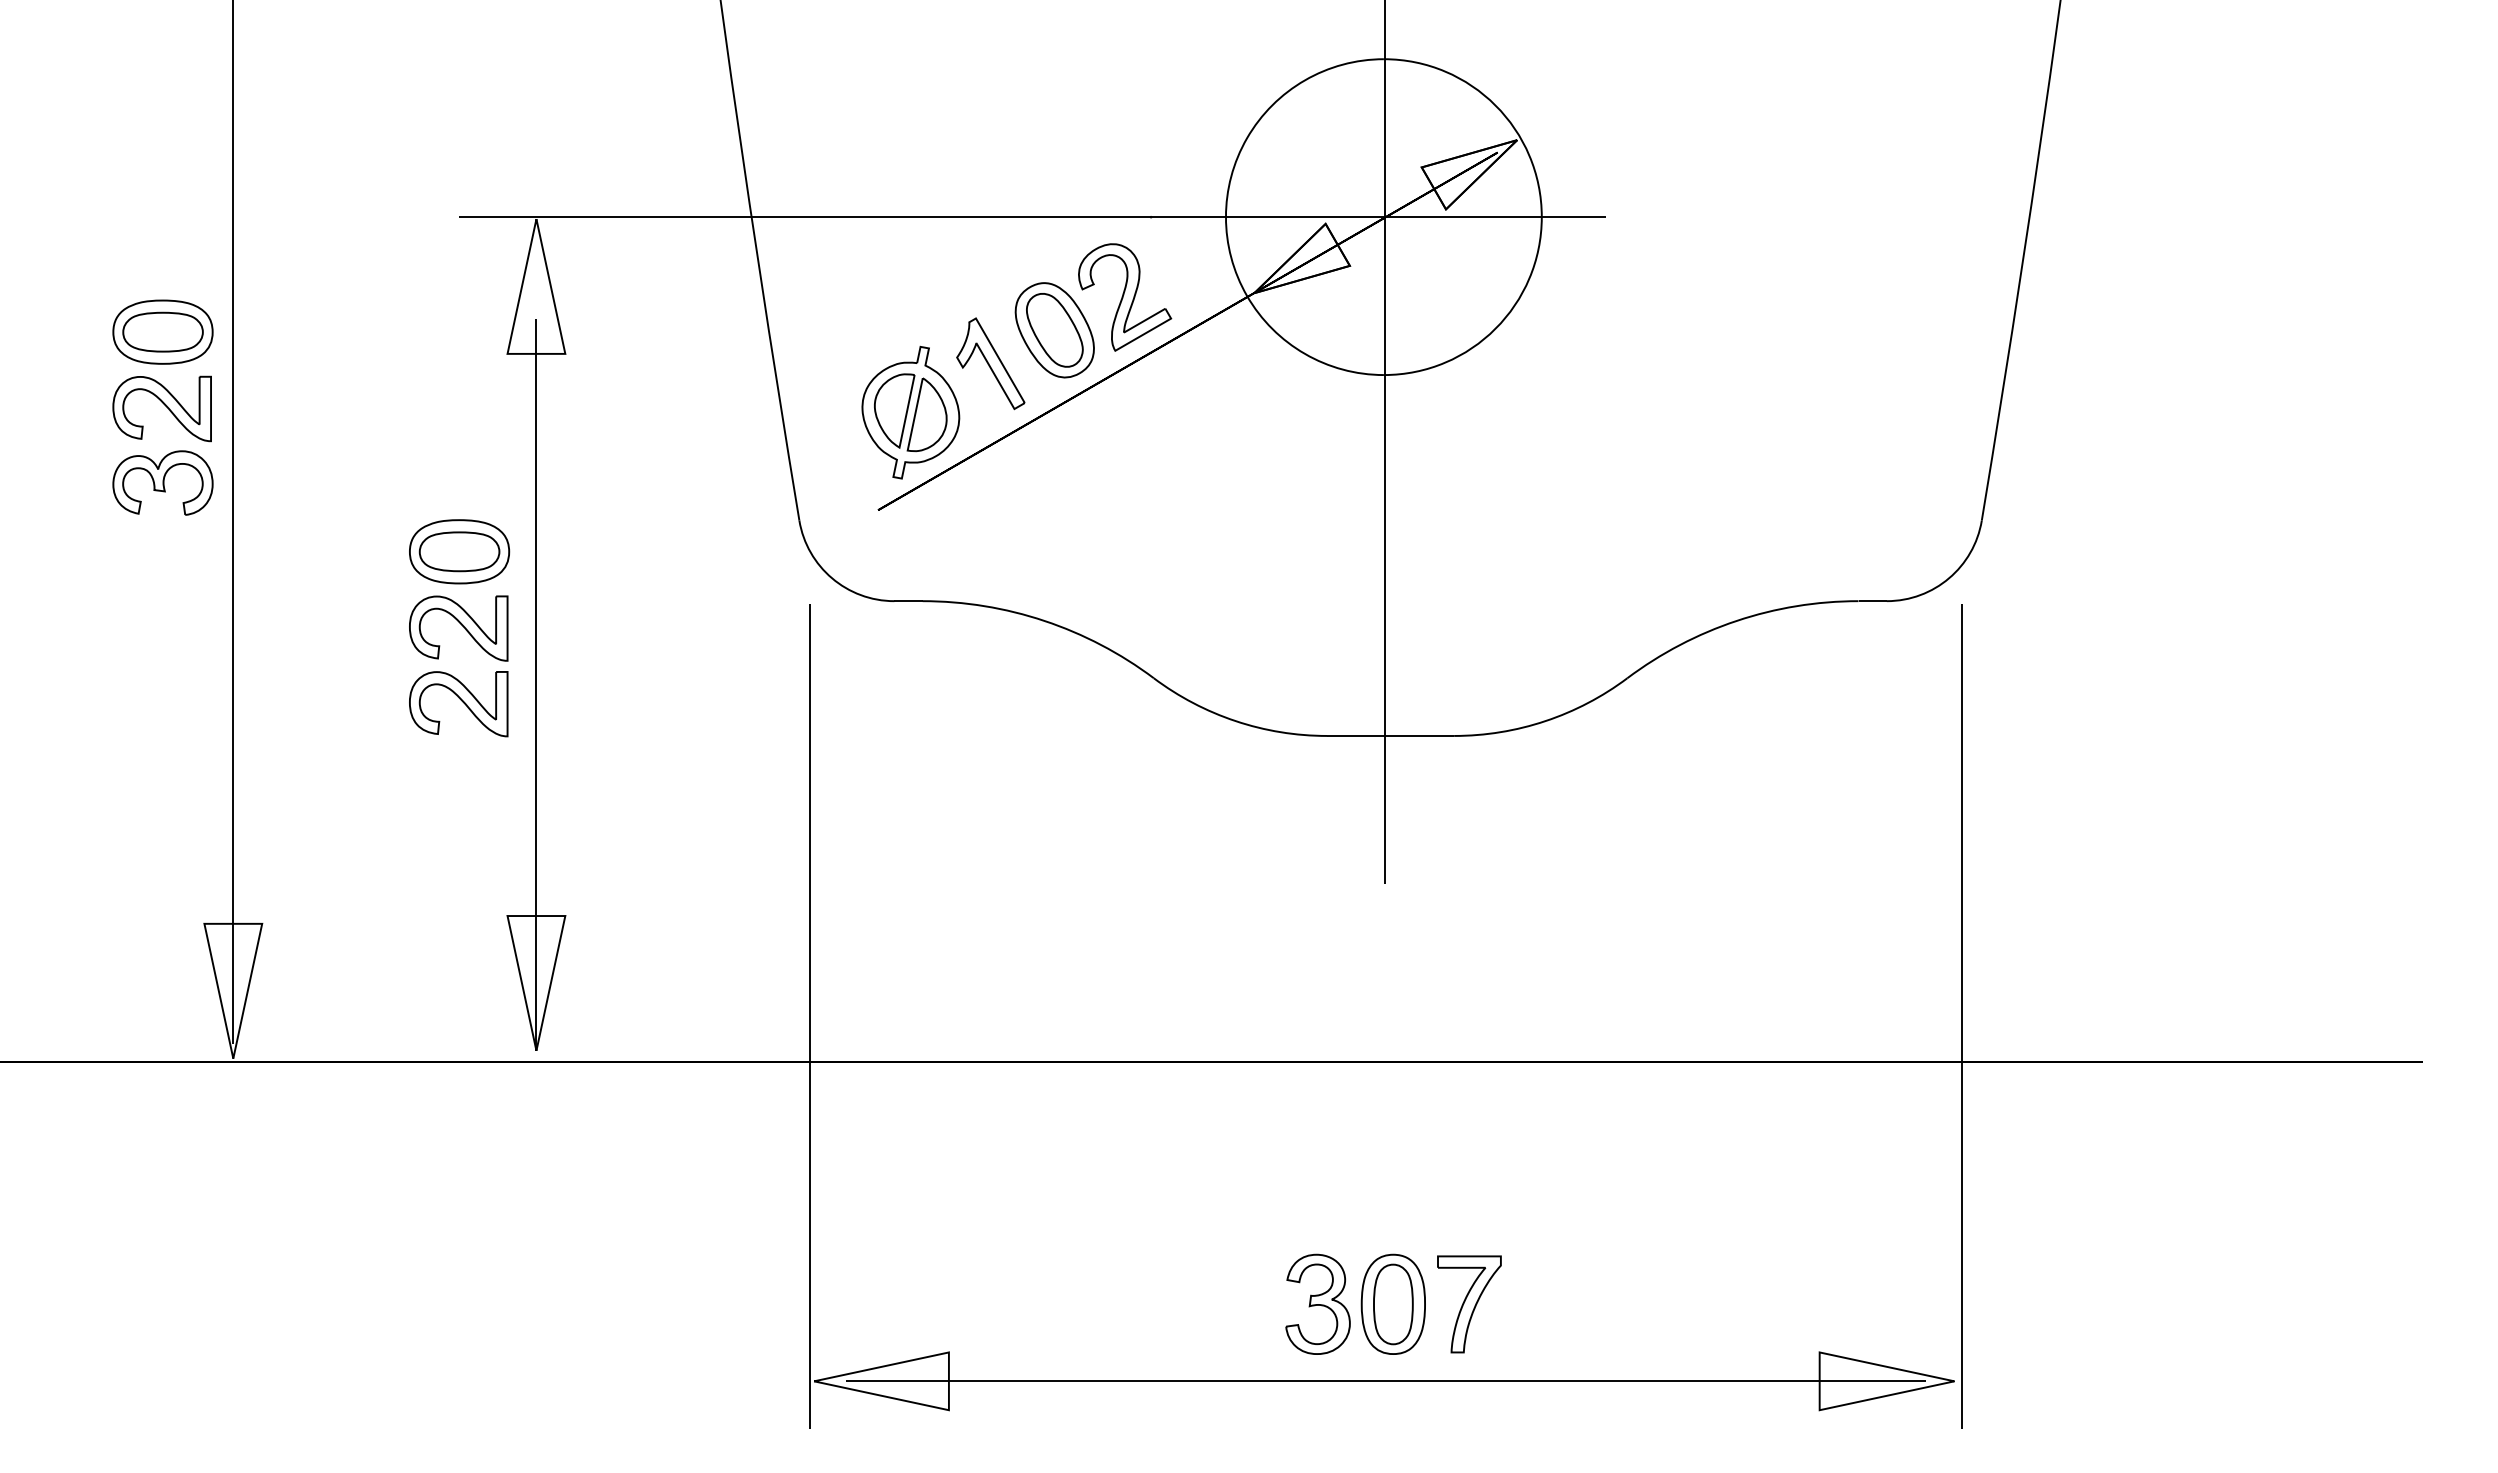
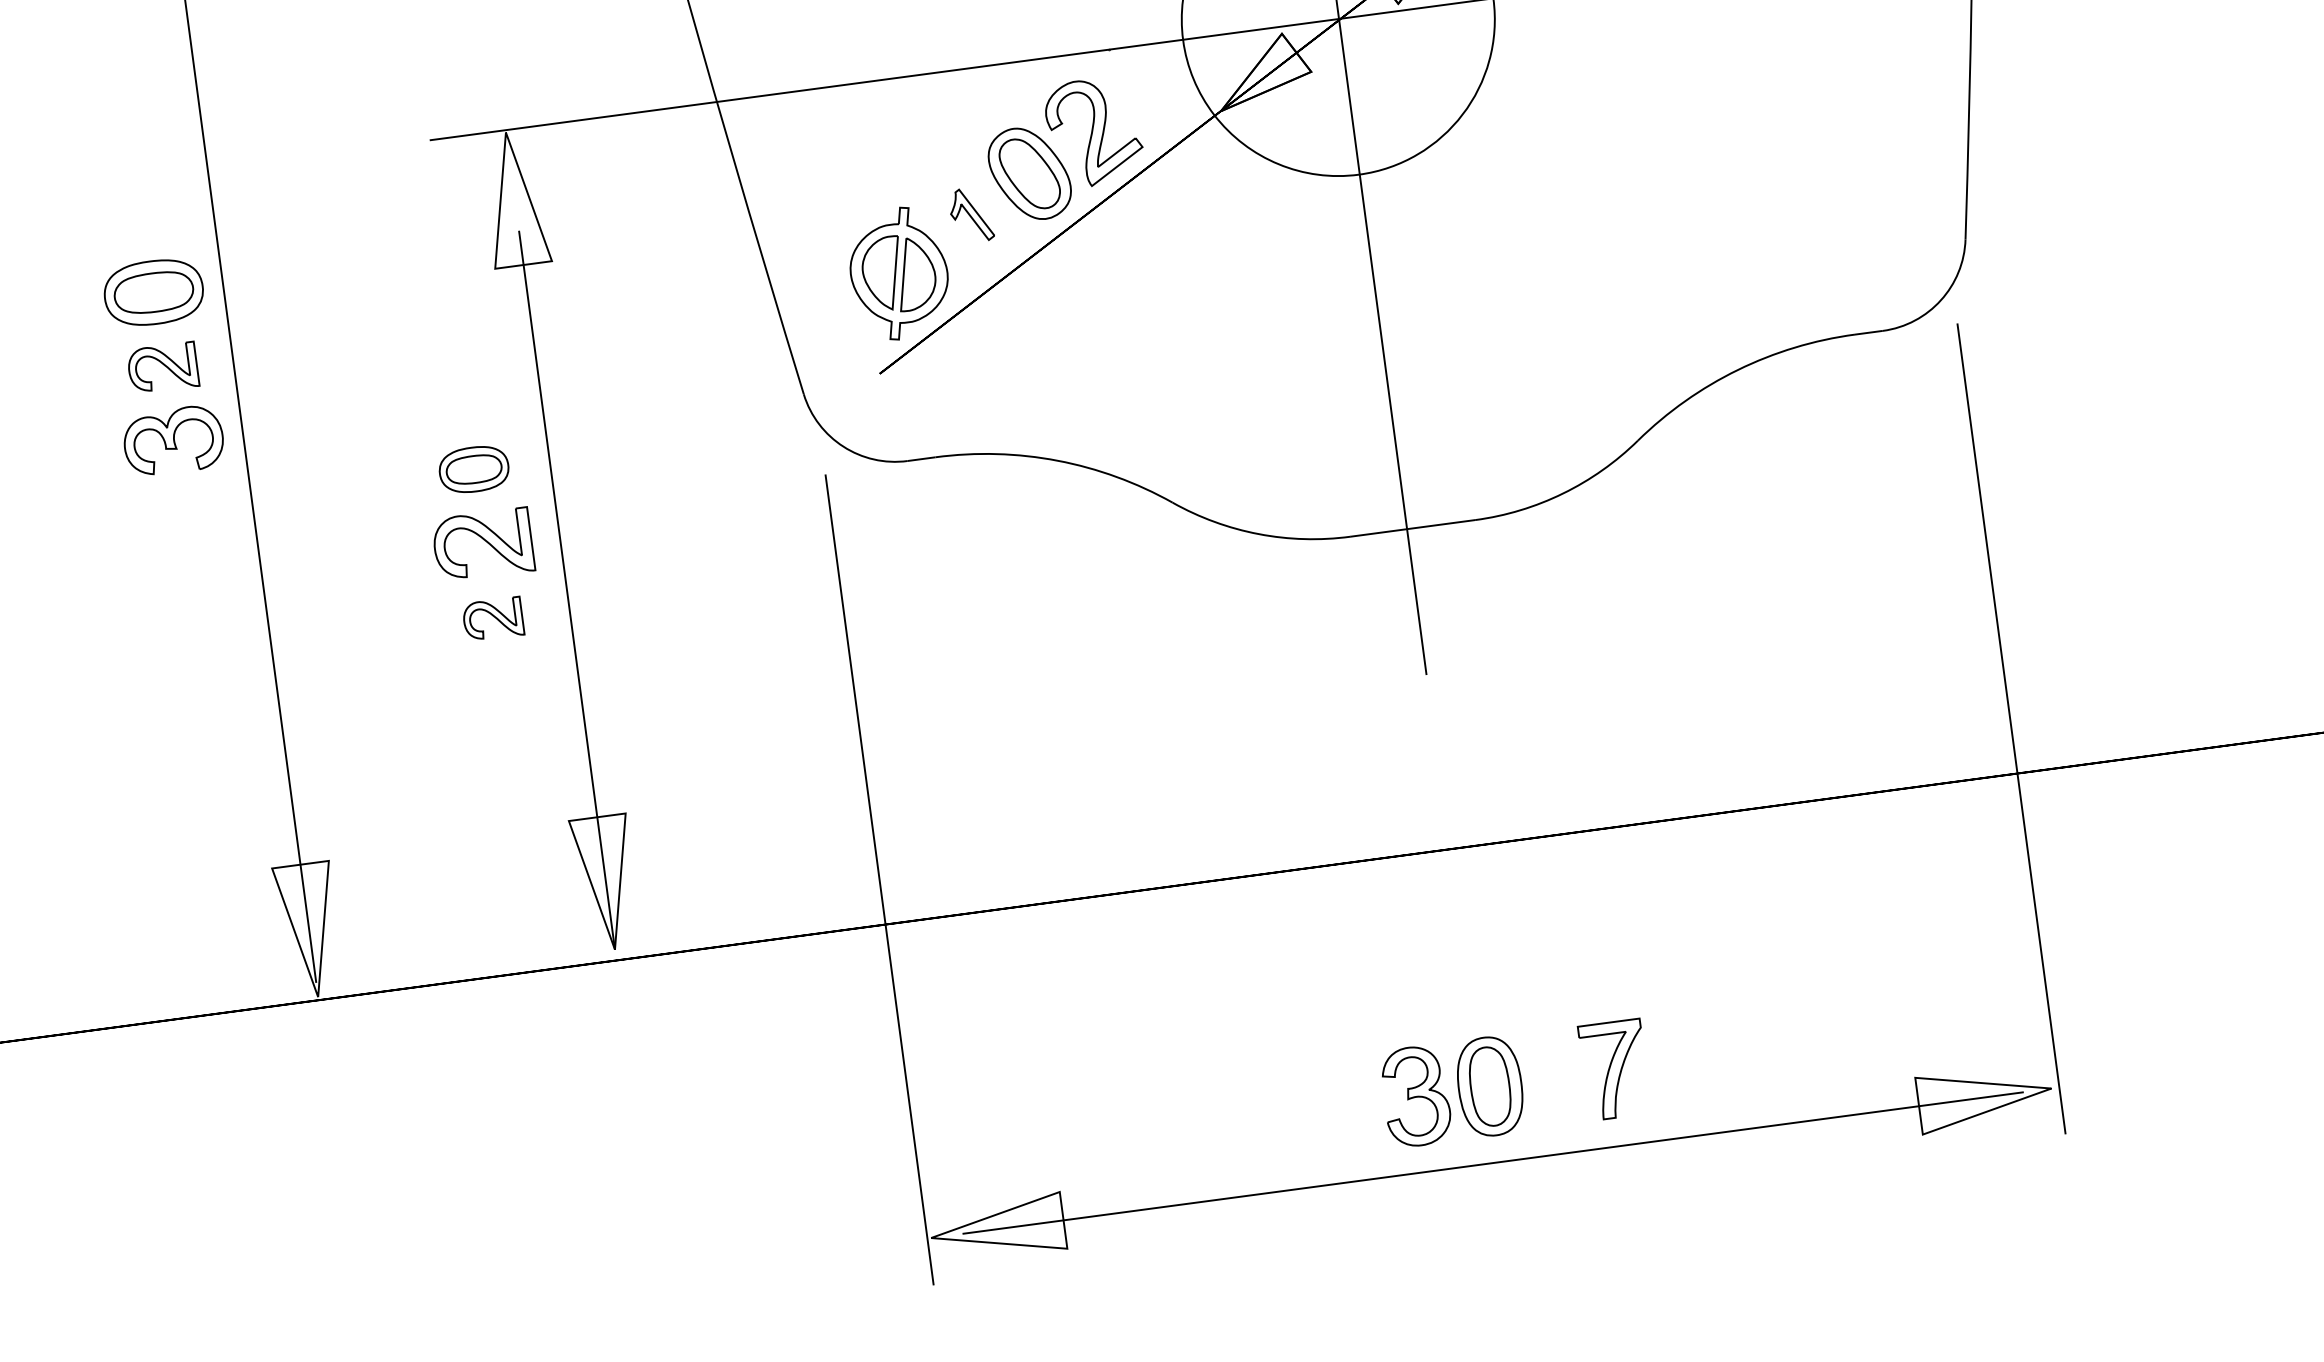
part: (990, 363) -> (970, 214), size x0.6
part: (161, 408) -> (162, 367), size x0.7
part: (459, 551) -> (473, 469), size x0.7
part: (458, 704) -> (492, 619), size x0.6
part: (1469, 1304) -> (1615, 1069), moved

